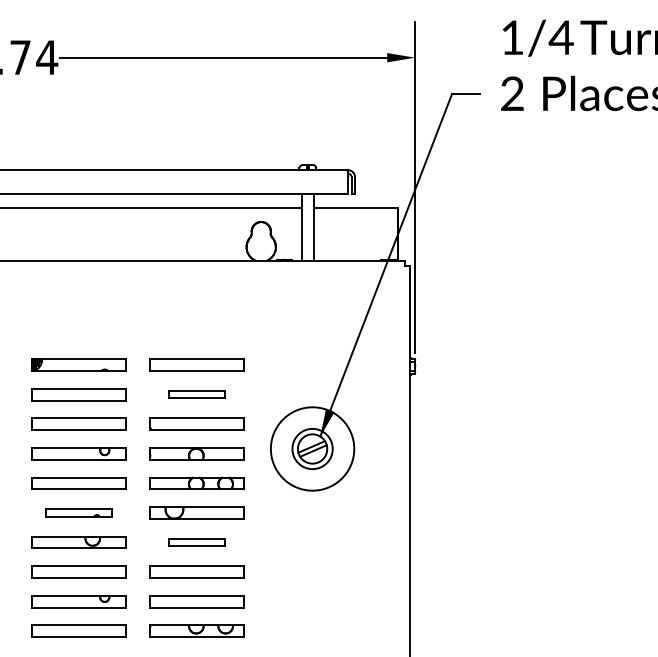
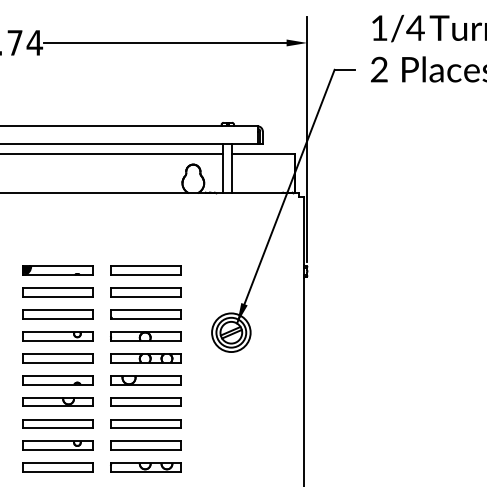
part: (196, 394) -> (145, 292), size x1.67
circle: (312, 448) -> (231, 332), size x0.62
part: (78, 512) -> (58, 379), size x1.43
part: (196, 542) -> (145, 401), size x1.67

